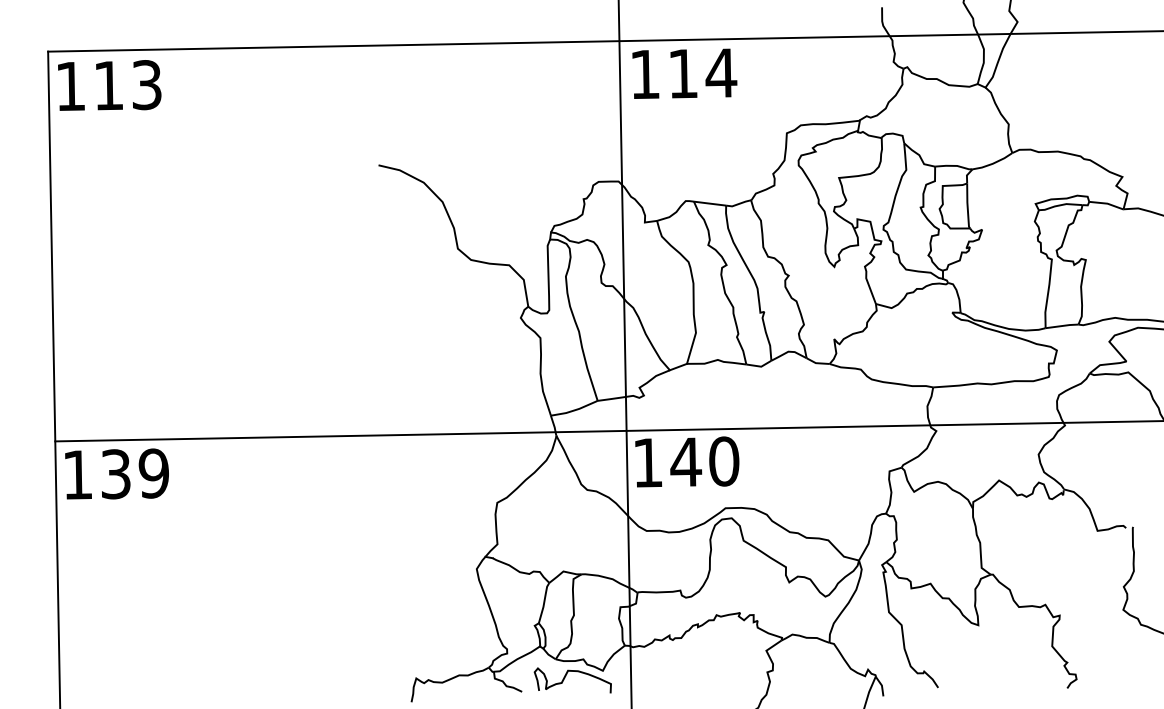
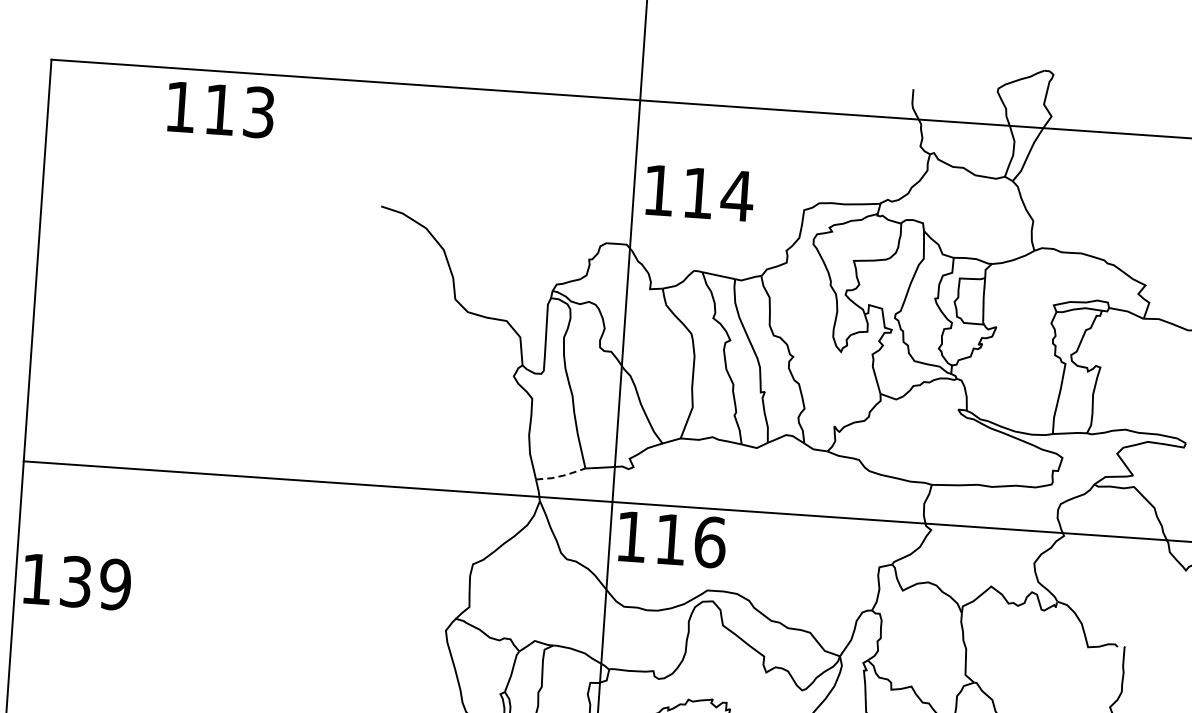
text: (684, 73) -> (699, 192), moved
text: (109, 85) -> (220, 109), moved
line: (574, 410) -> (560, 476), solid -> dashed
text: (704, 461) -> (689, 540), 140 -> 116
text: (116, 473) -> (76, 581), moved

